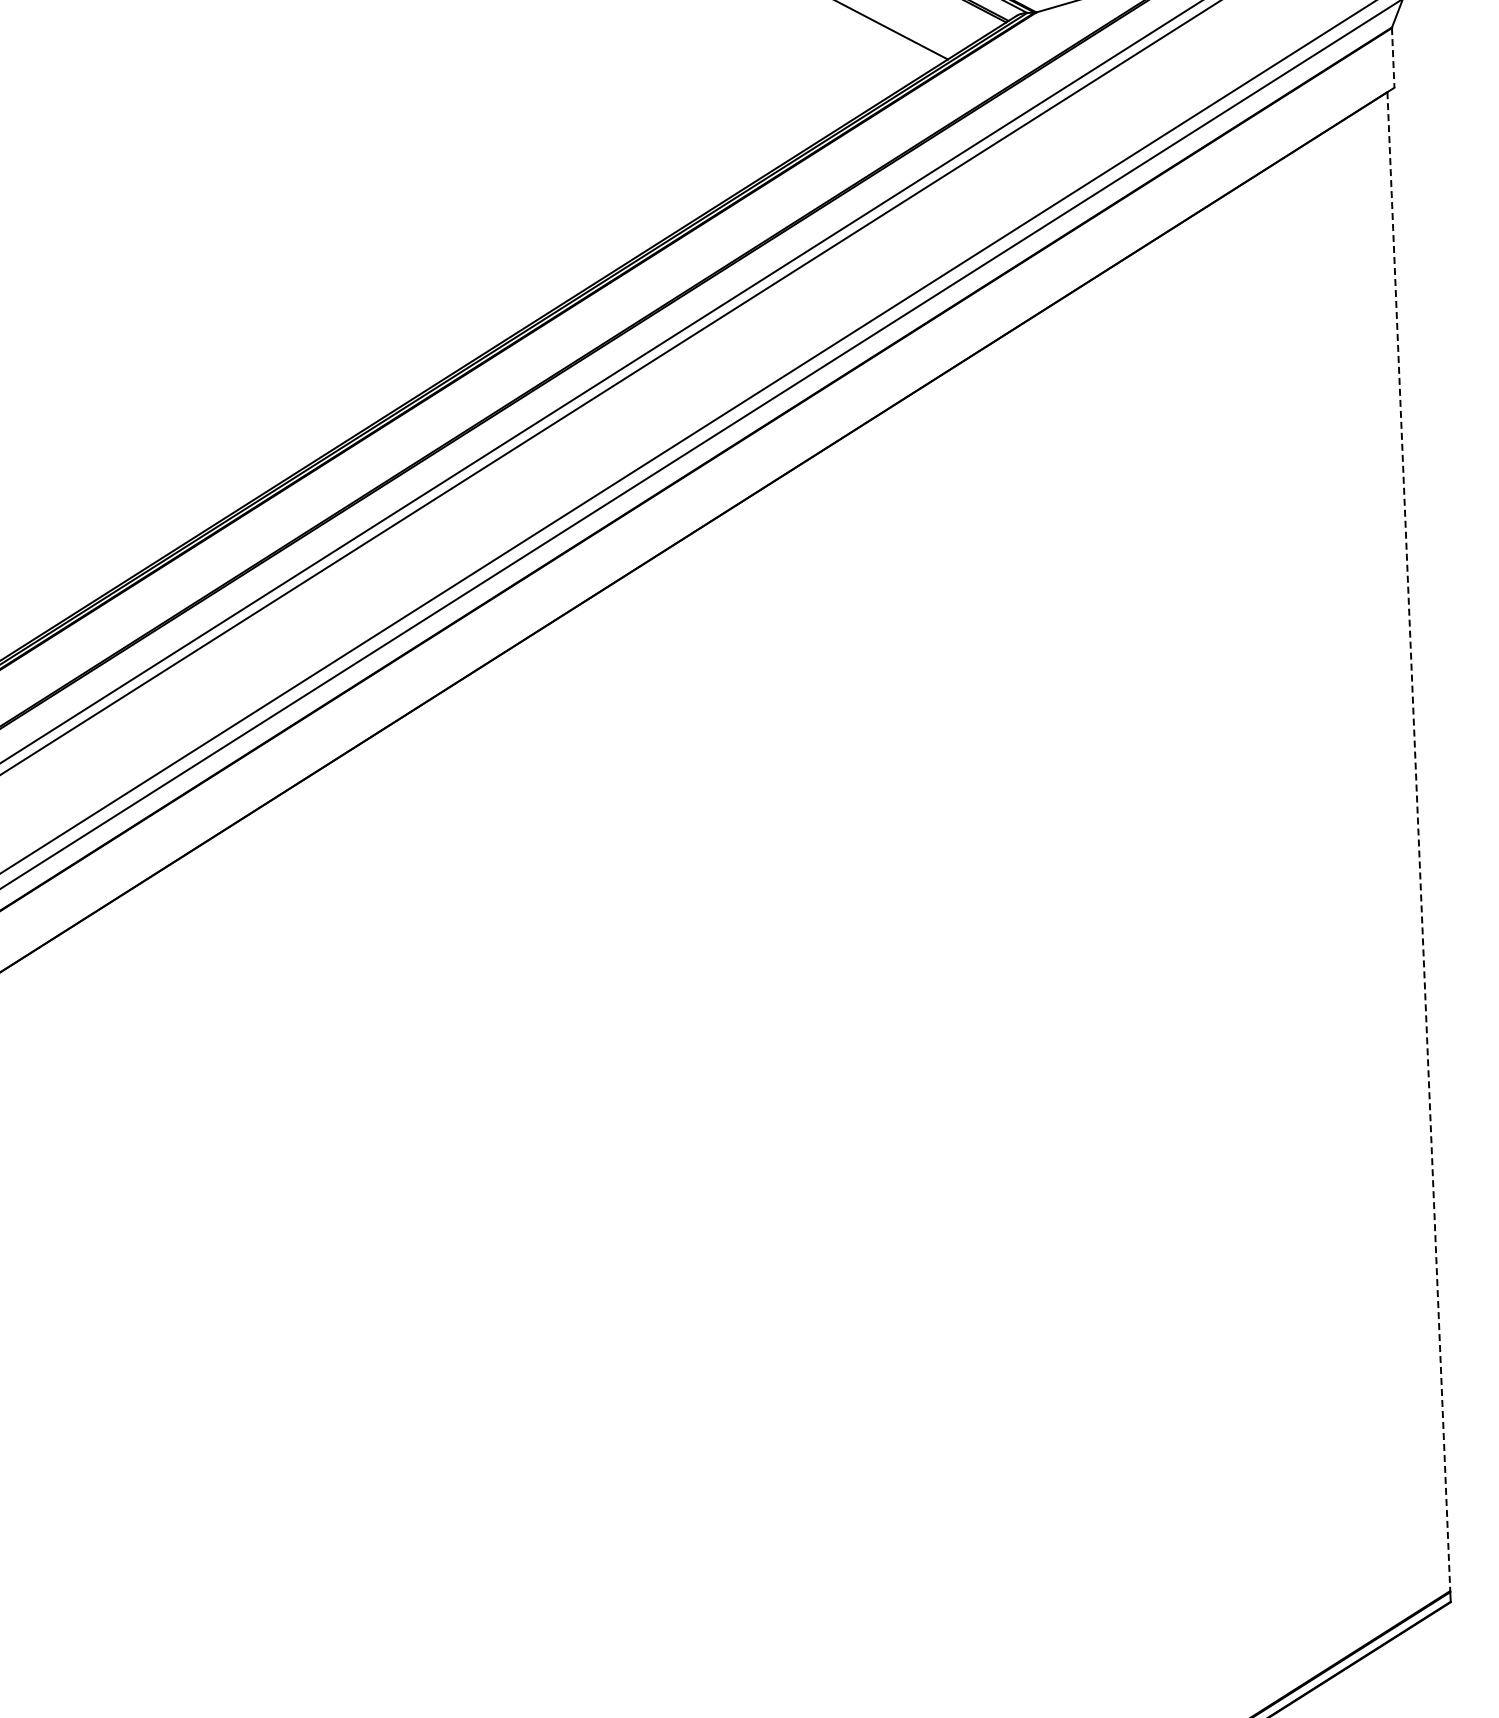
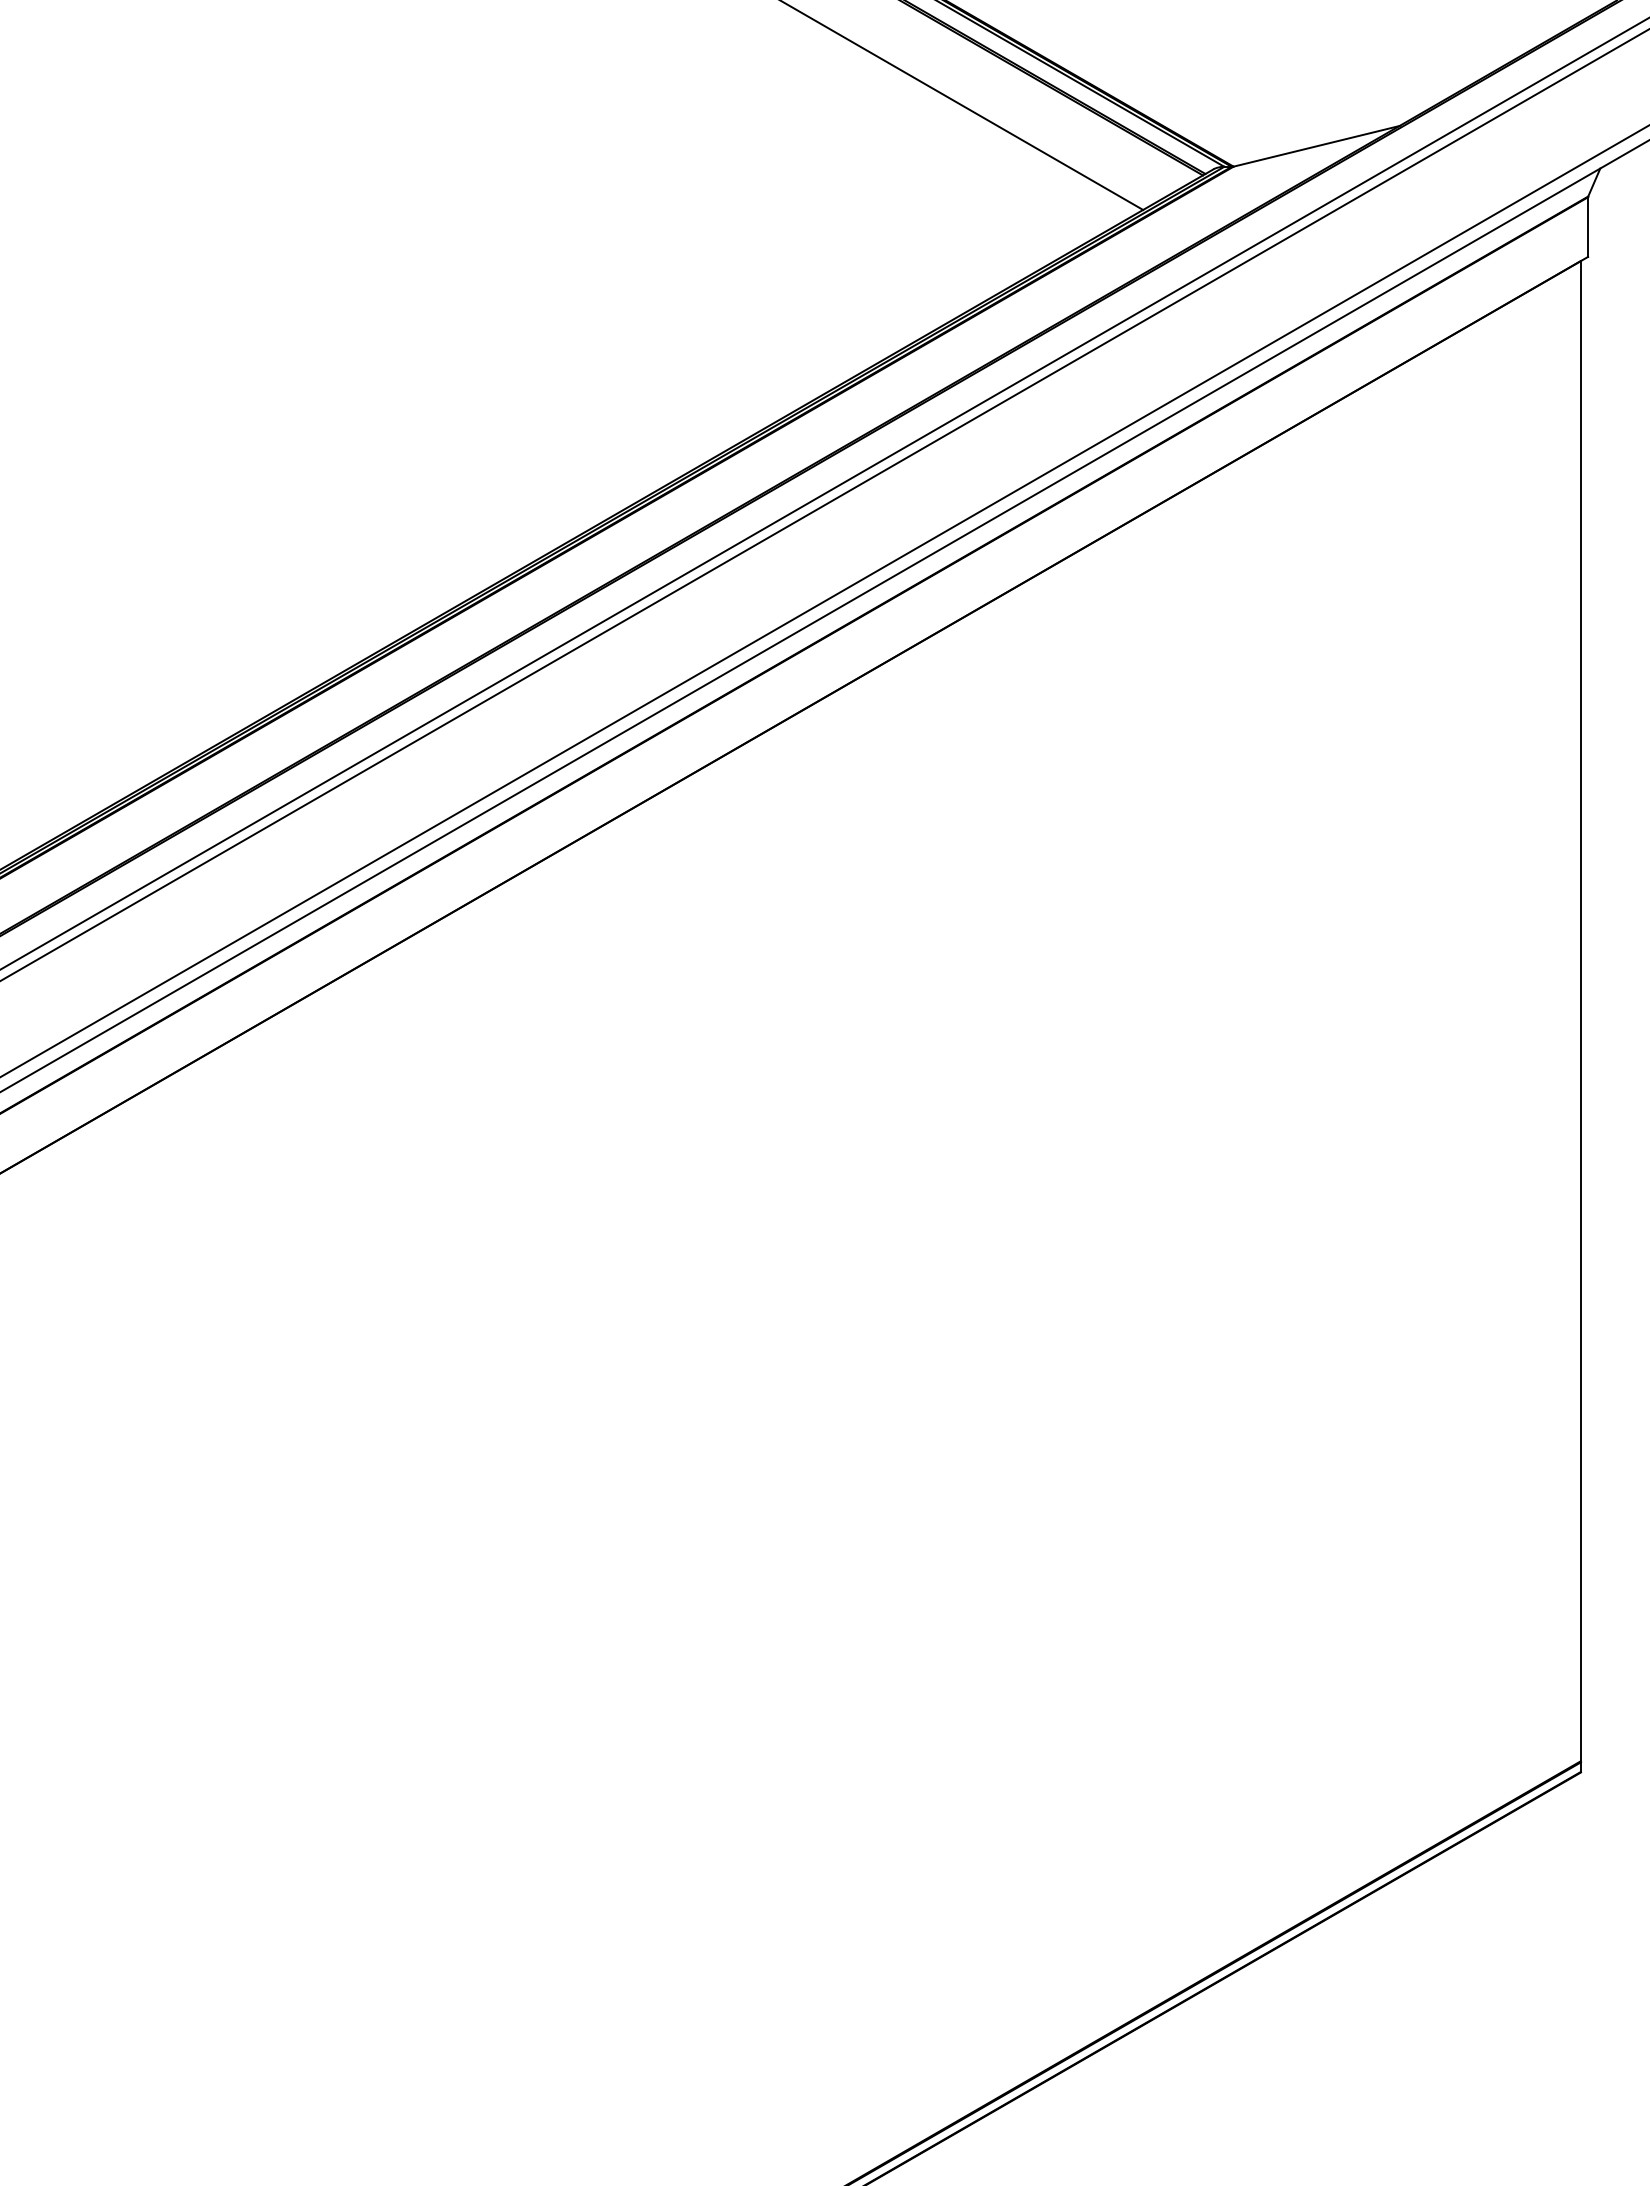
line: (1393, 58) -> (1588, 227), dashed -> solid
line: (1418, 841) -> (1580, 1011), dashed -> solid

